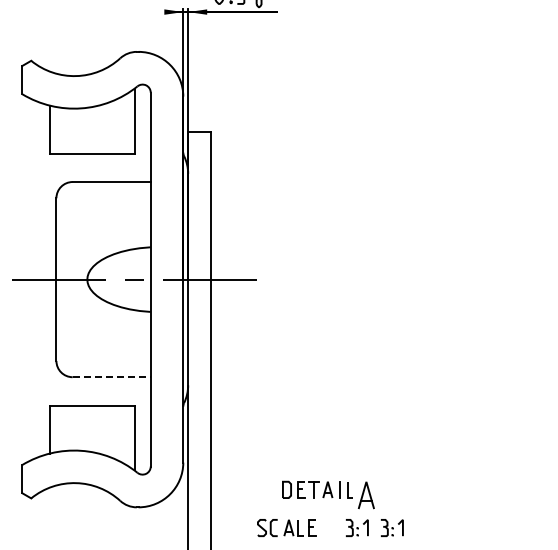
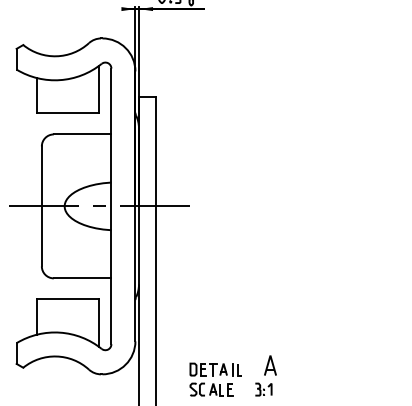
line: (112, 377) -> (83, 278), dashed -> solid
part: (317, 489) -> (215, 369), moved
part: (392, 527) -> (289, 389), removed

